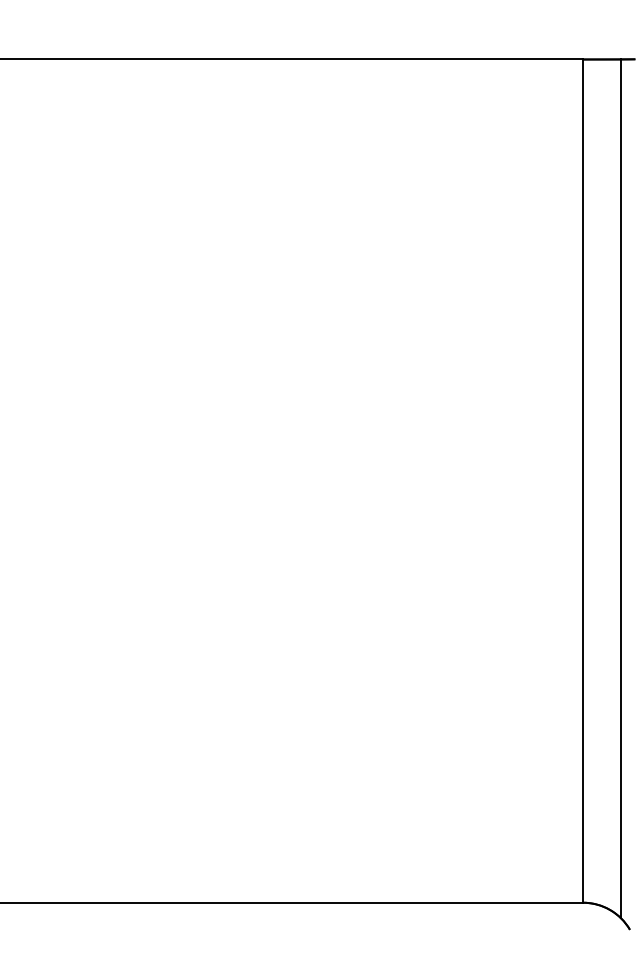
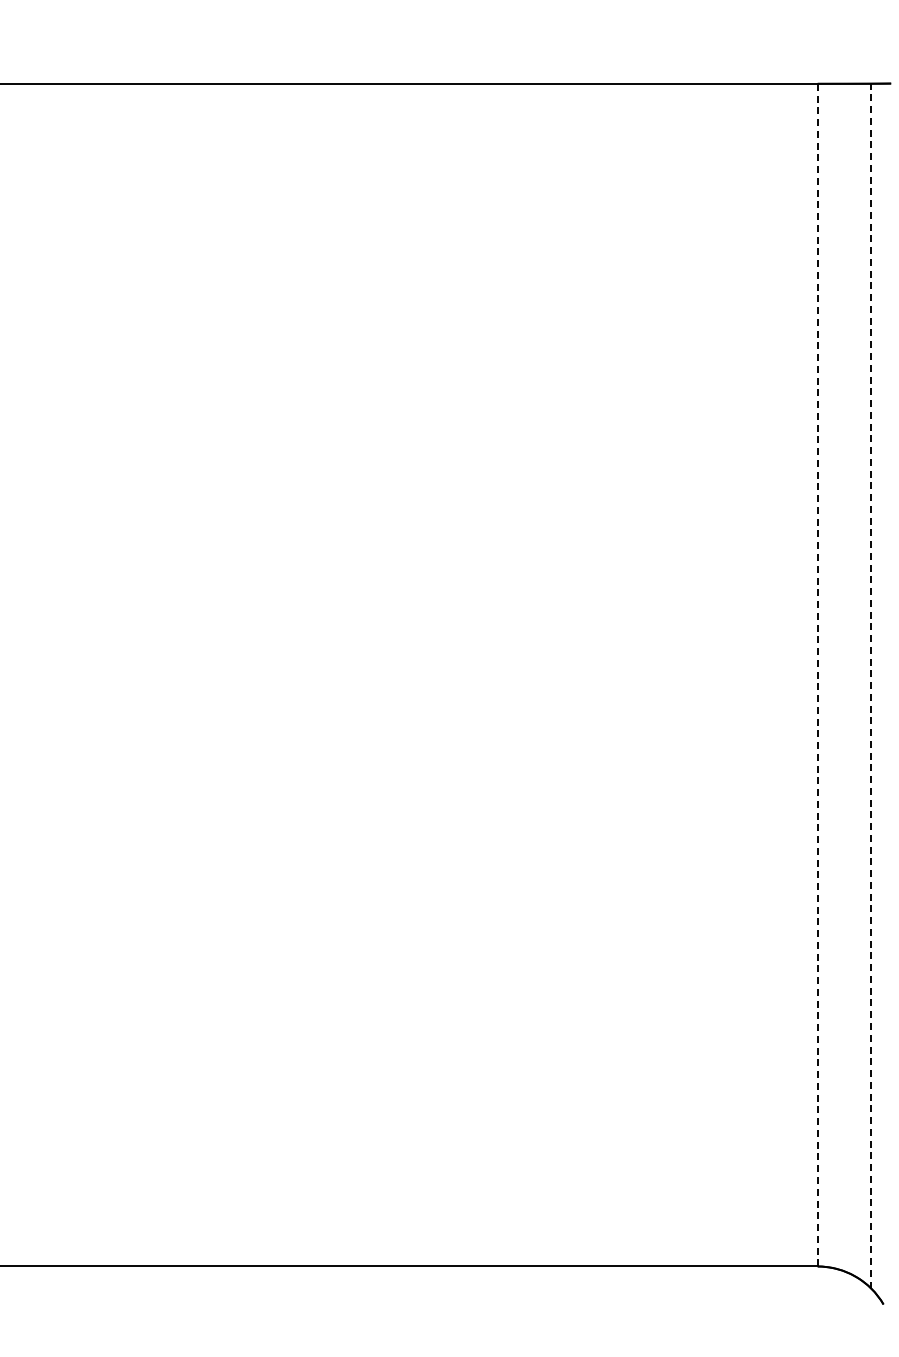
line: (582, 481) -> (817, 675), solid -> dashed
line: (621, 488) -> (871, 685), solid -> dashed

